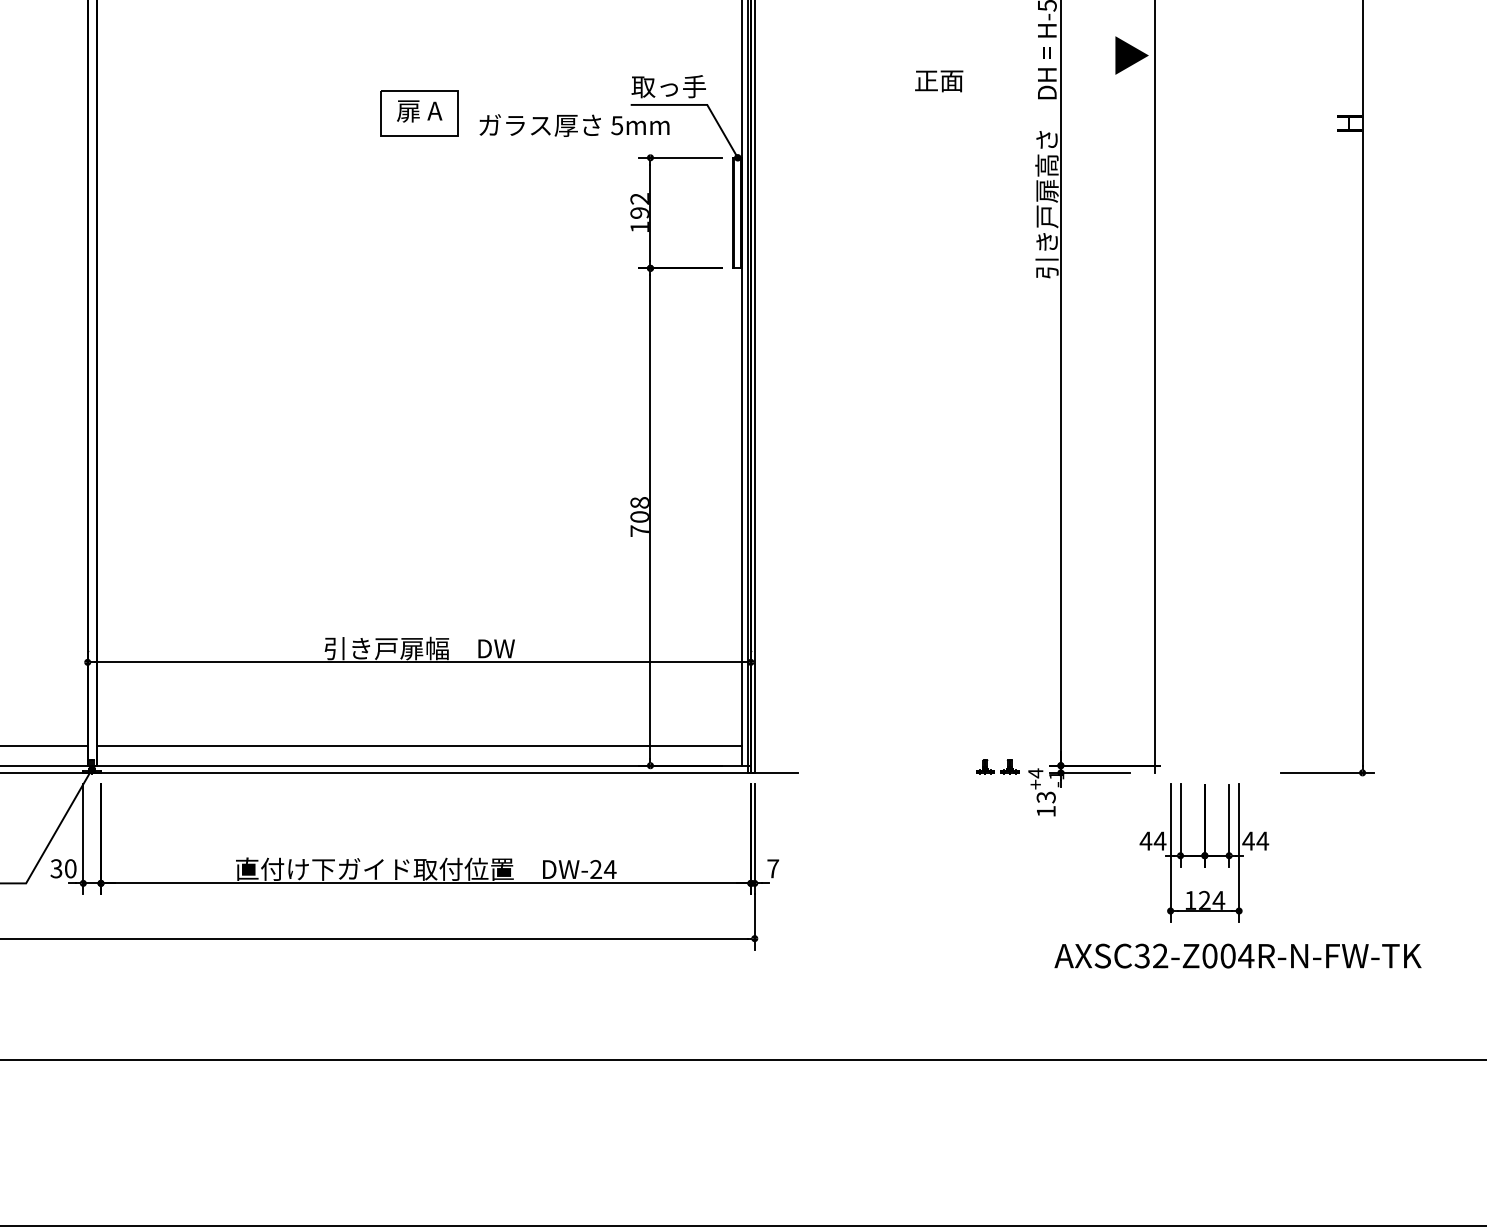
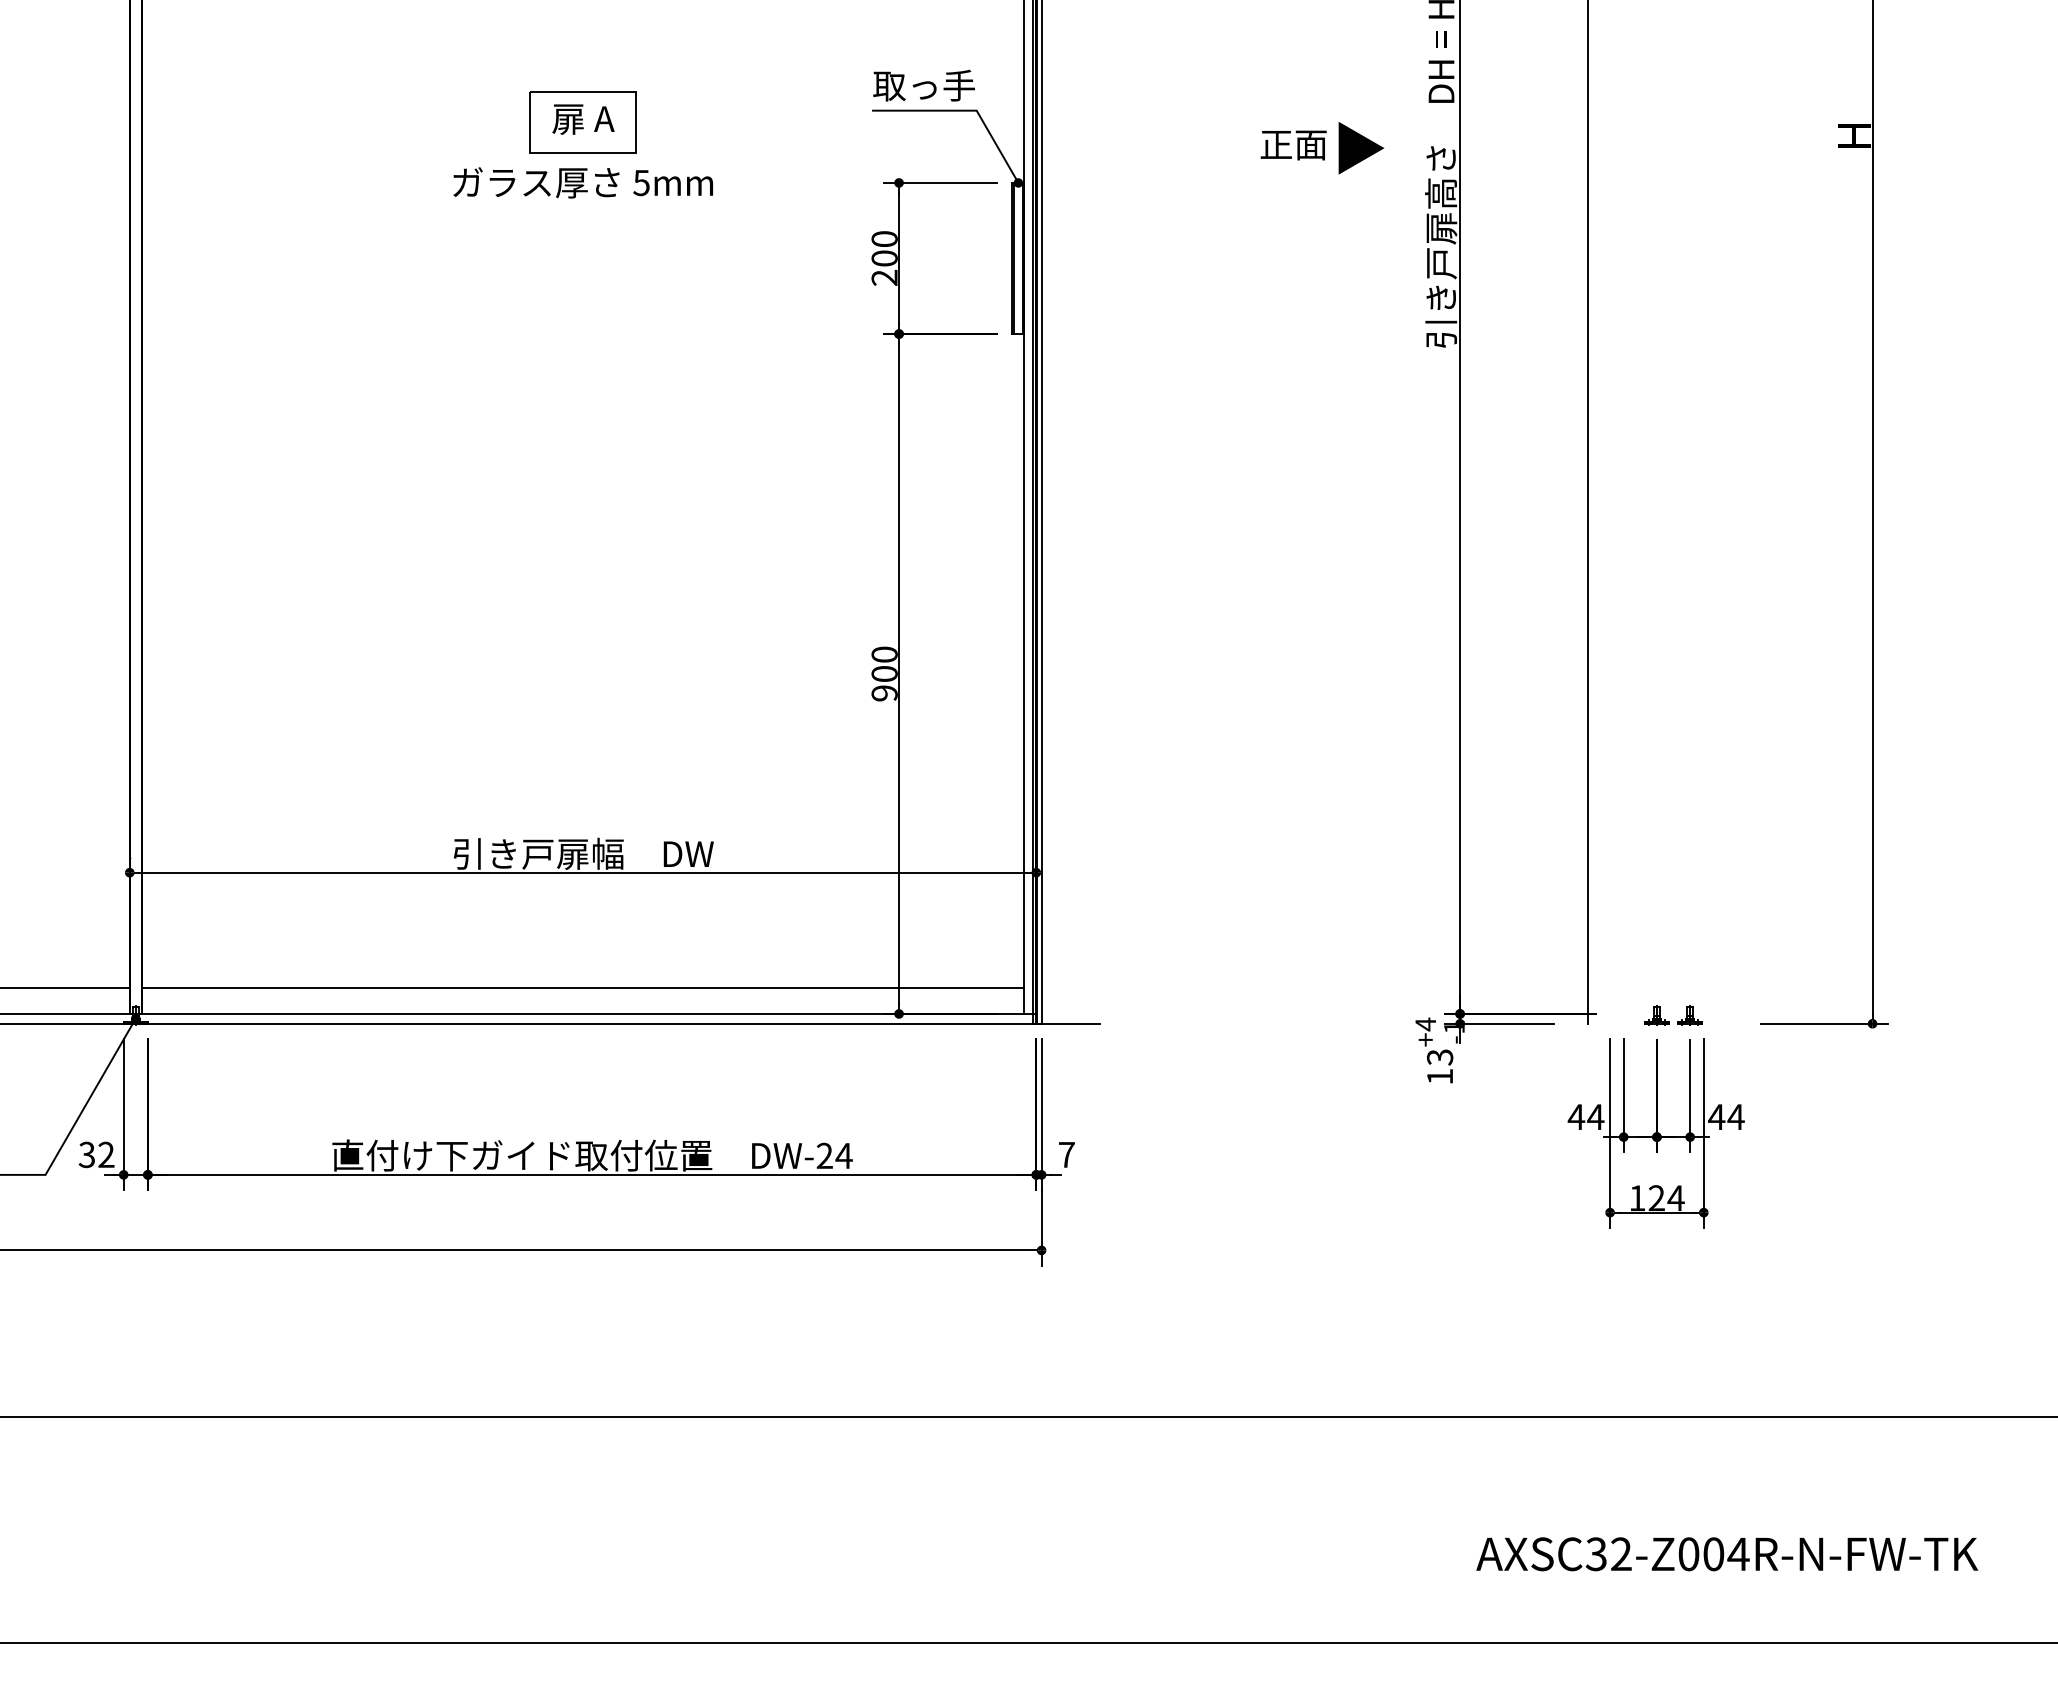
part: (1132, 55) -> (1361, 148), moved
text: (939, 81) -> (1293, 145), moved
text: (573, 125) -> (582, 182), moved
text: (639, 213) -> (884, 258), 192 -> 200
text: (639, 516) -> (884, 673), 708 -> 900
part: (994, 771) -> (1669, 1021), moved
text: (70, 868) -> (106, 1154), 30 -> 32
text: (1238, 956) -> (1727, 1554), moved

